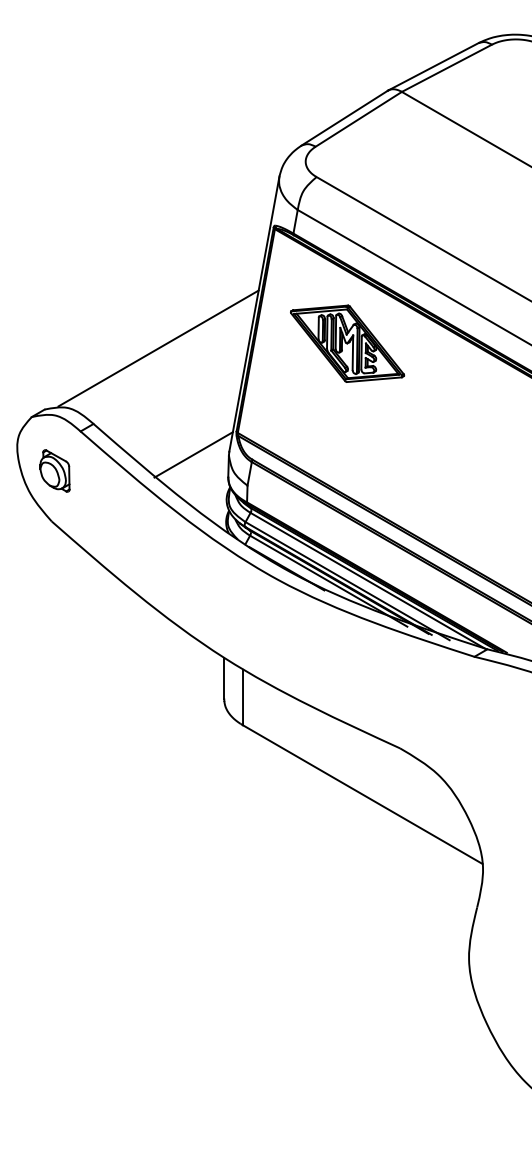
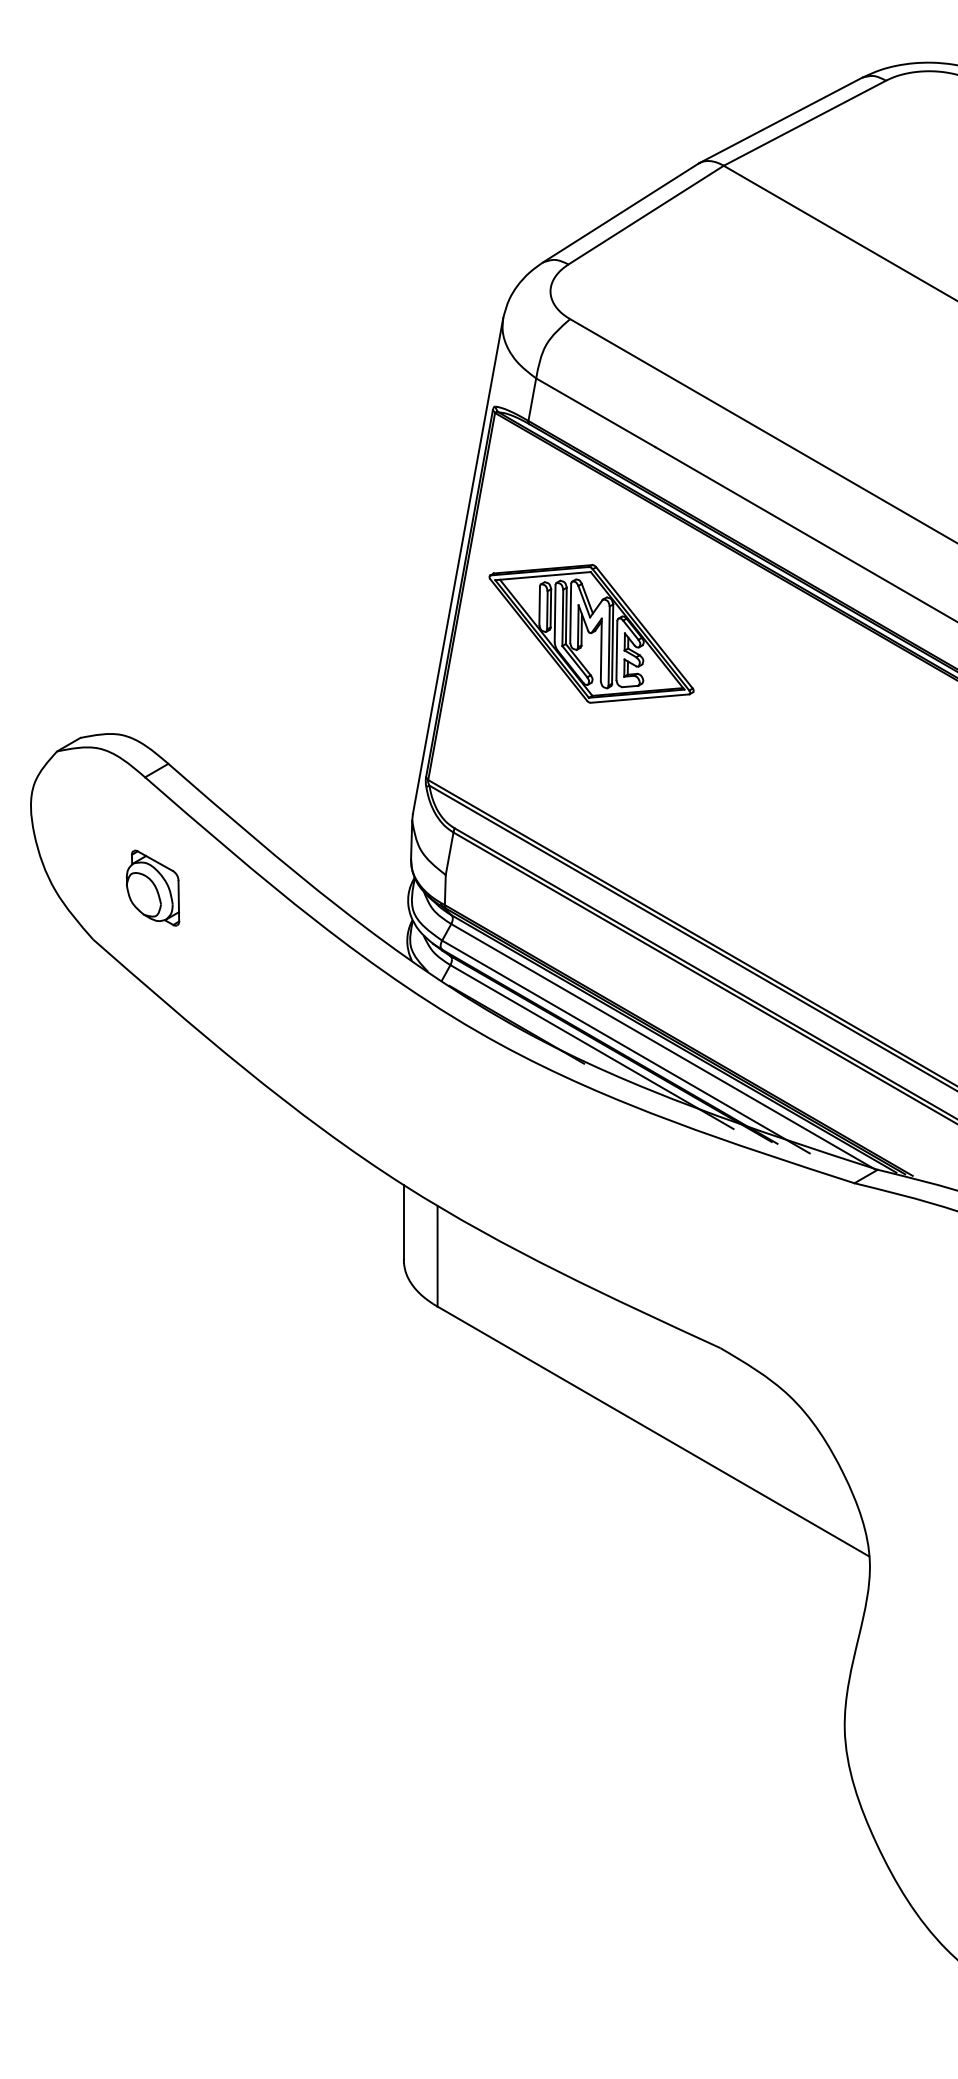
part: (347, 343) -> (591, 633), moved
line: (158, 348) -> (285, 627), removed
line: (193, 454) -> (348, 818), removed
part: (54, 470) -> (152, 887), moved

